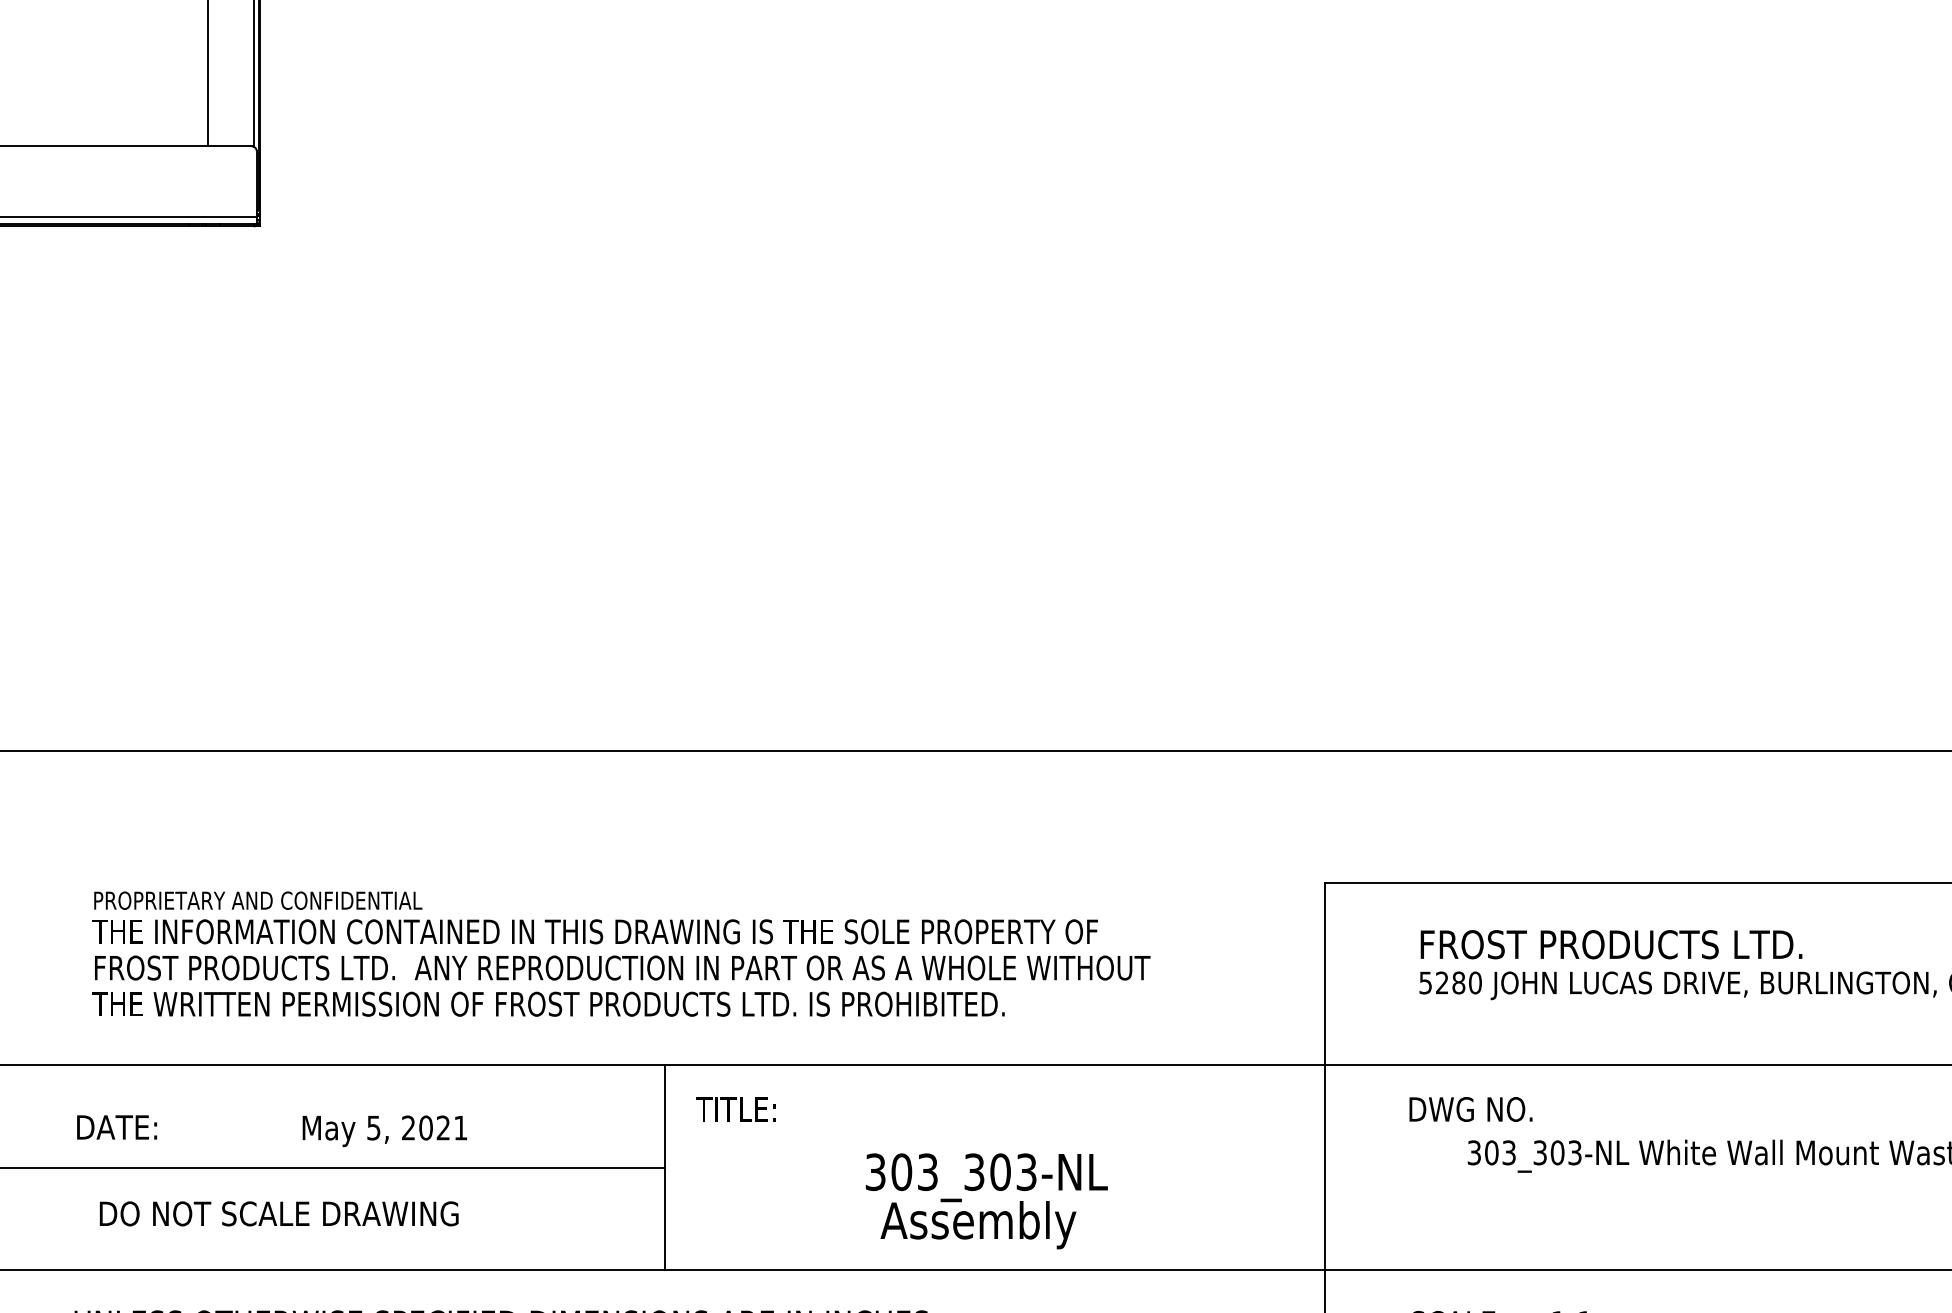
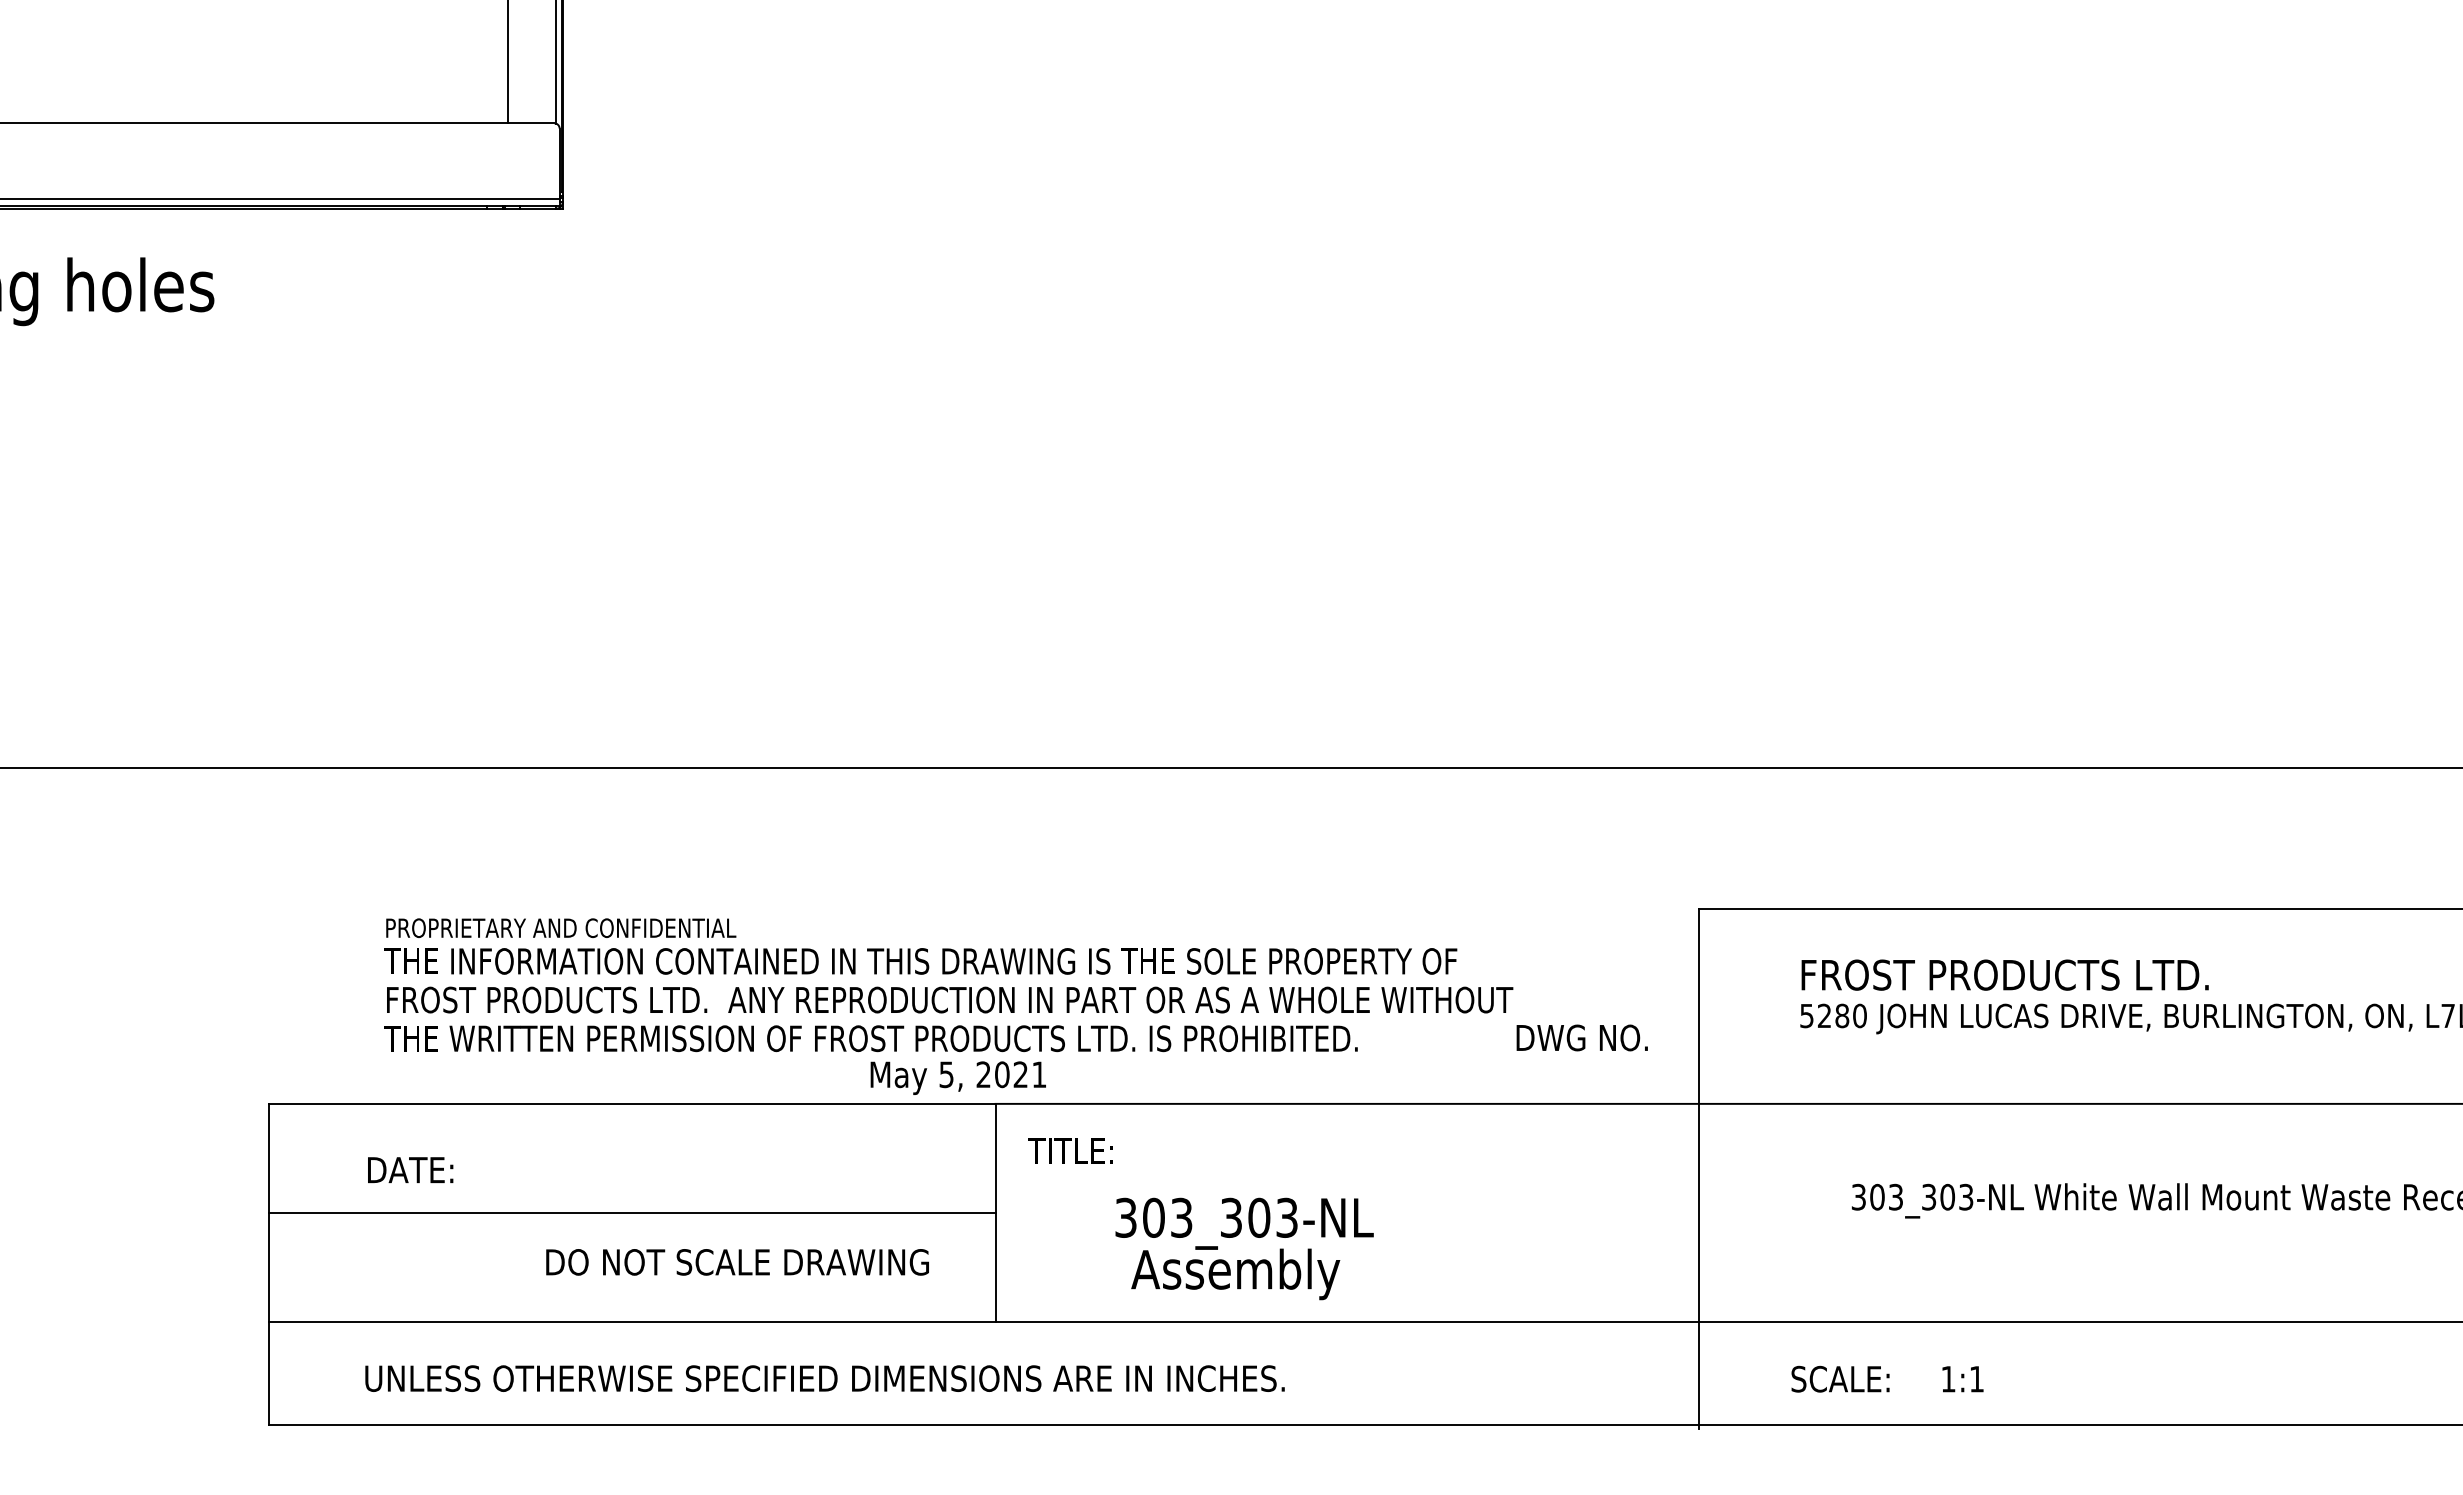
text: (1470, 1109) -> (1581, 1037), moved
text: (384, 1130) -> (957, 1077), moved
text: (986, 1200) -> (1244, 1248), moved
text: (279, 1214) -> (737, 1262), moved

